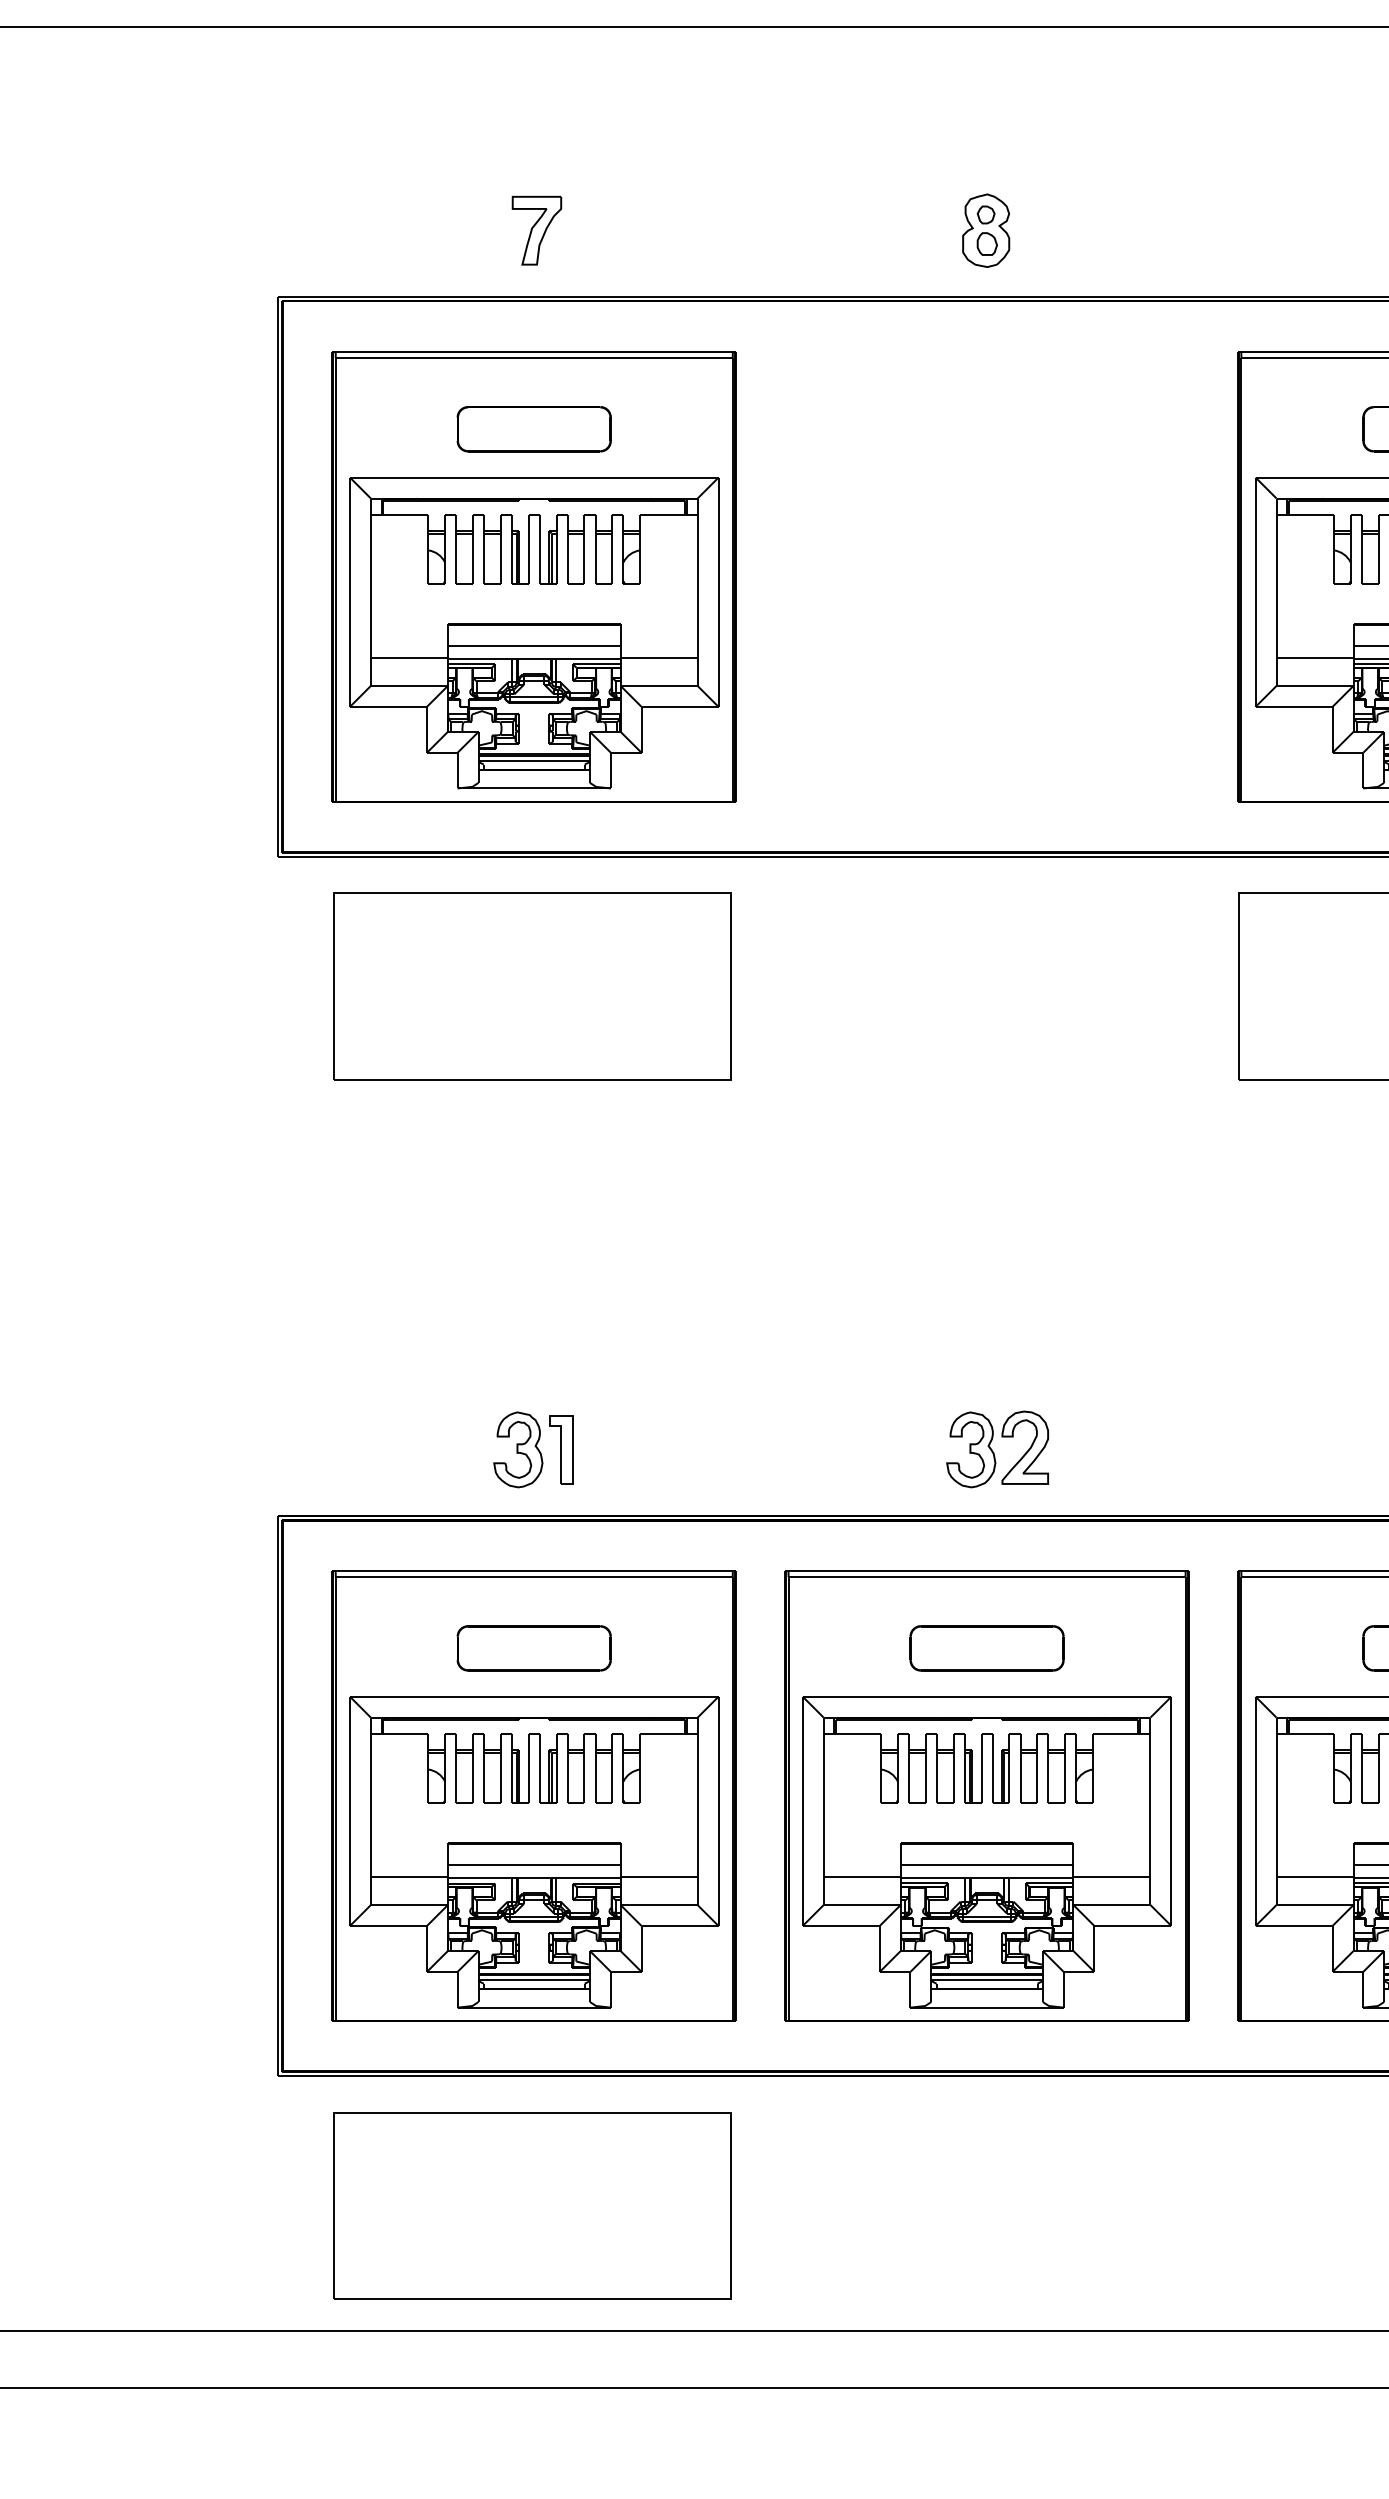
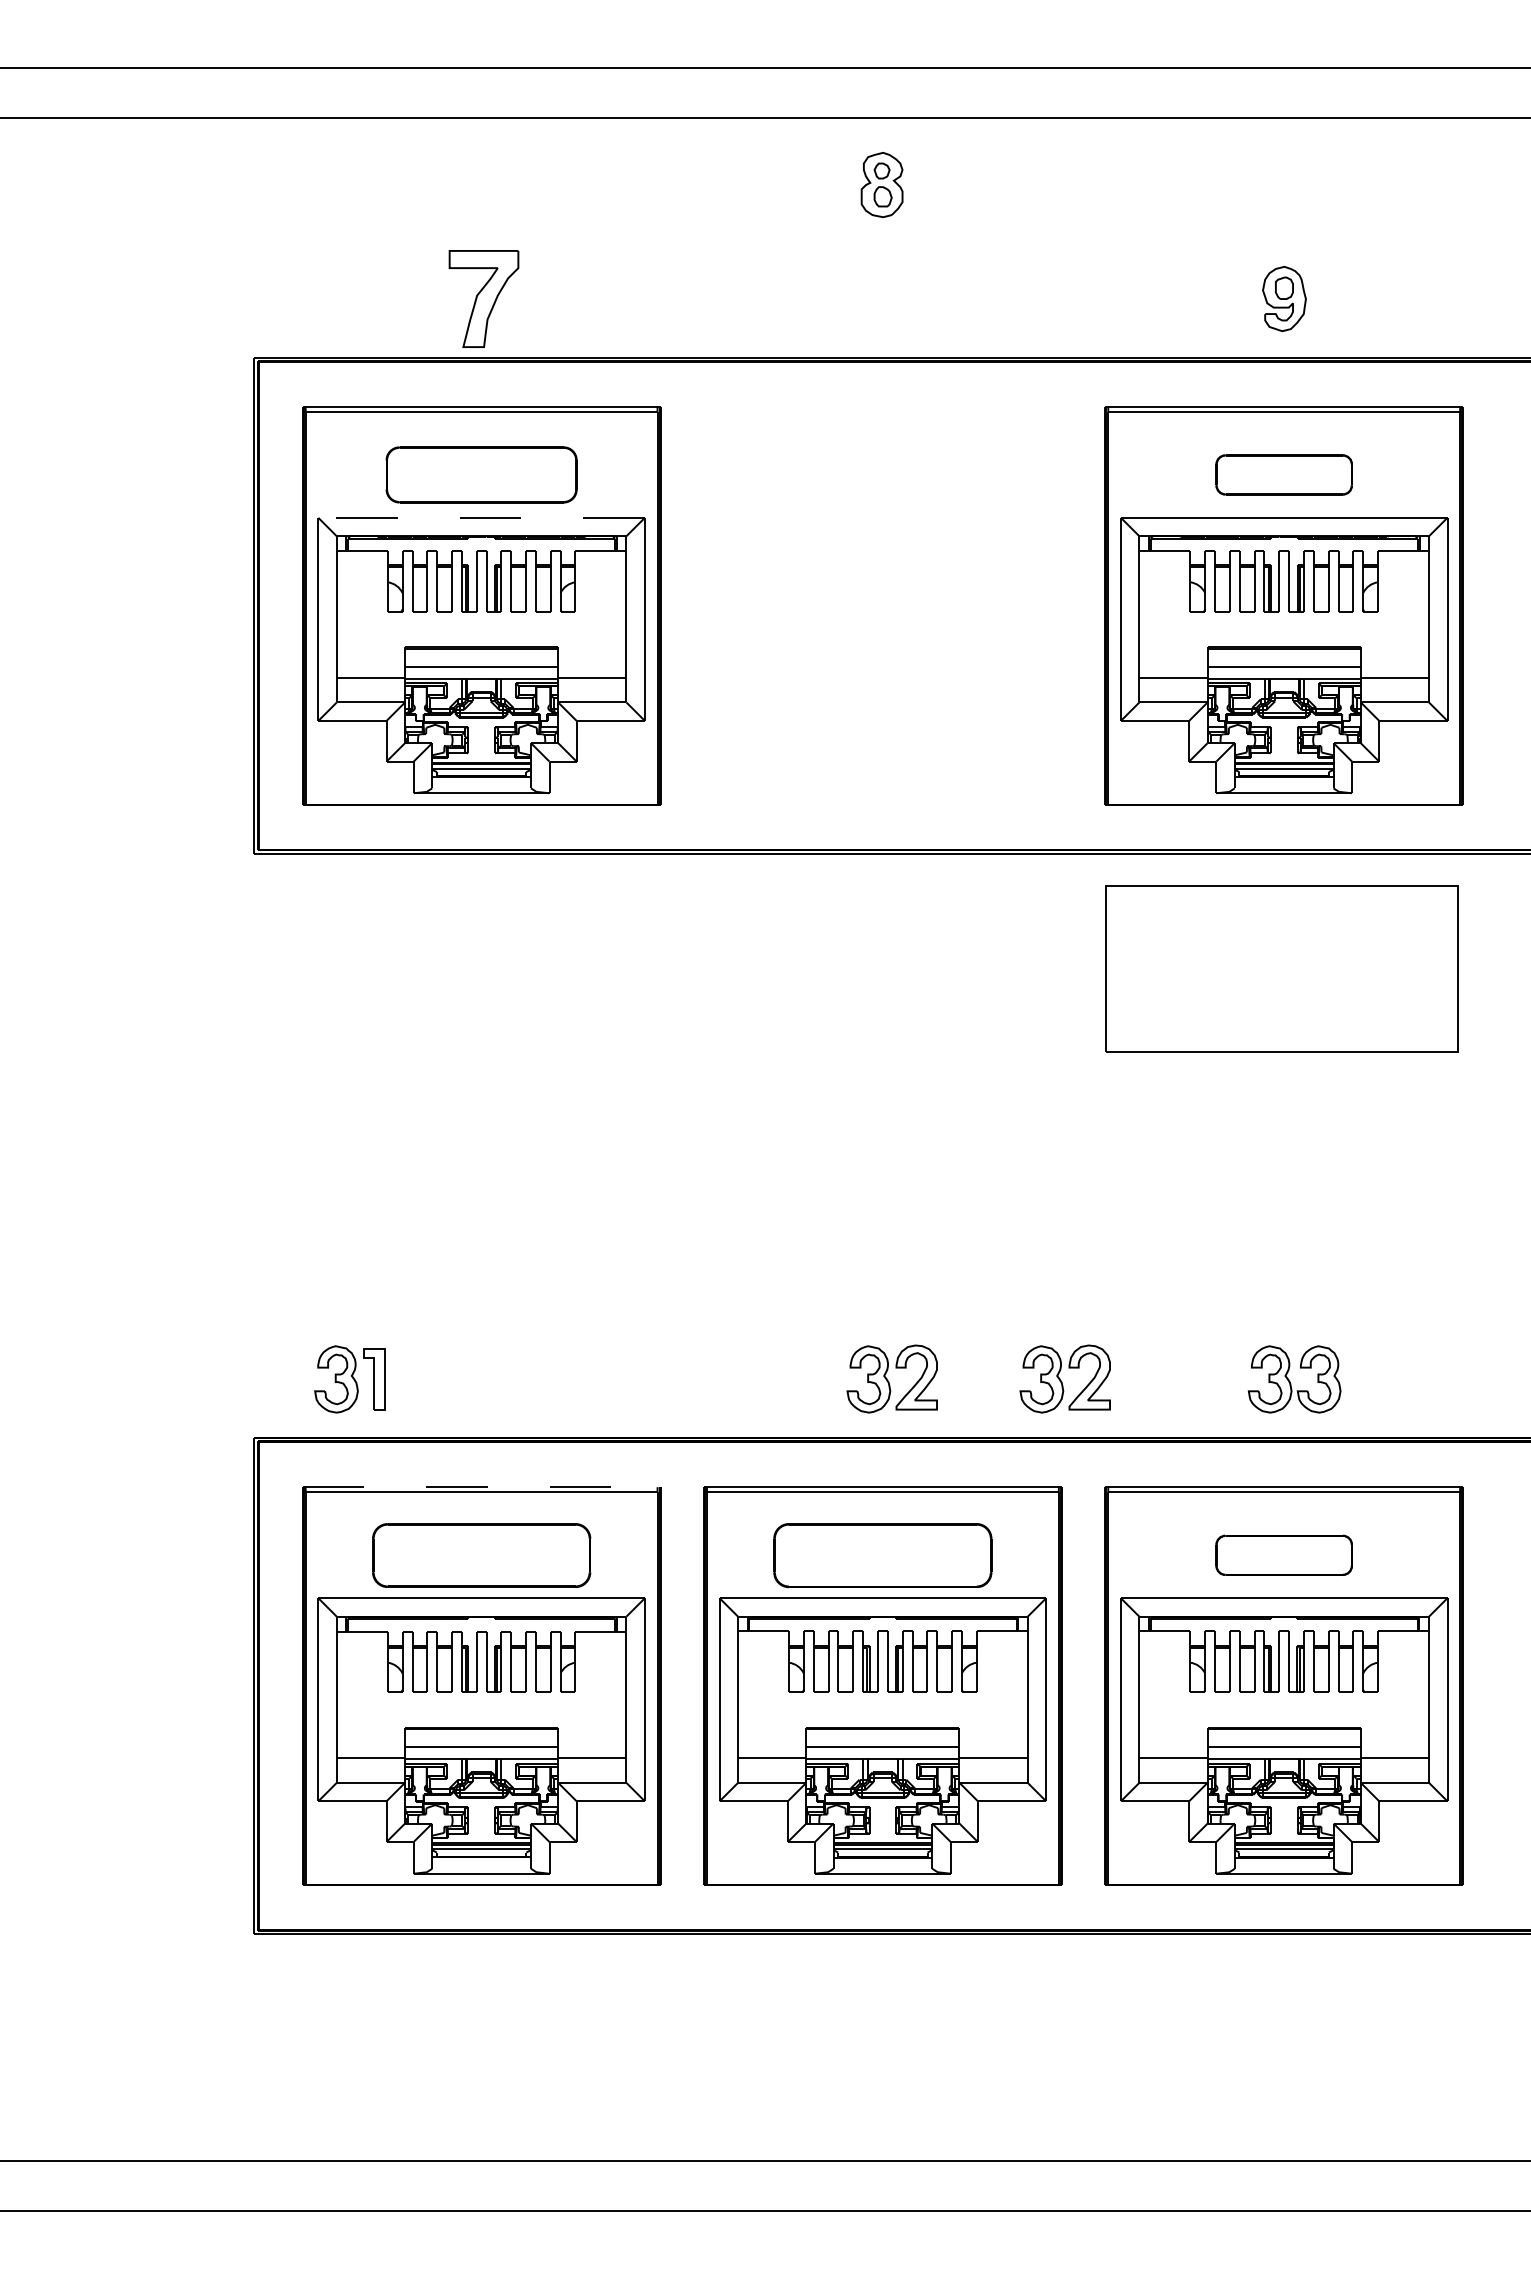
part: (536, 230) -> (483, 298), size x1.6
part: (985, 231) -> (881, 185), moved
part: (534, 428) -> (481, 474), size x1.4
line: (534, 477) -> (481, 517), solid -> dashed
part: (531, 986) -> (479, 968), removed
part: (1191, 1448) -> (1064, 1378), added
part: (533, 1449) -> (349, 1379), moved
line: (535, 1571) -> (482, 1487), solid -> dashed
part: (534, 1647) -> (481, 1554), size x1.6
part: (986, 1647) -> (882, 1554), size x1.6
part: (531, 2205) -> (479, 2049), removed

